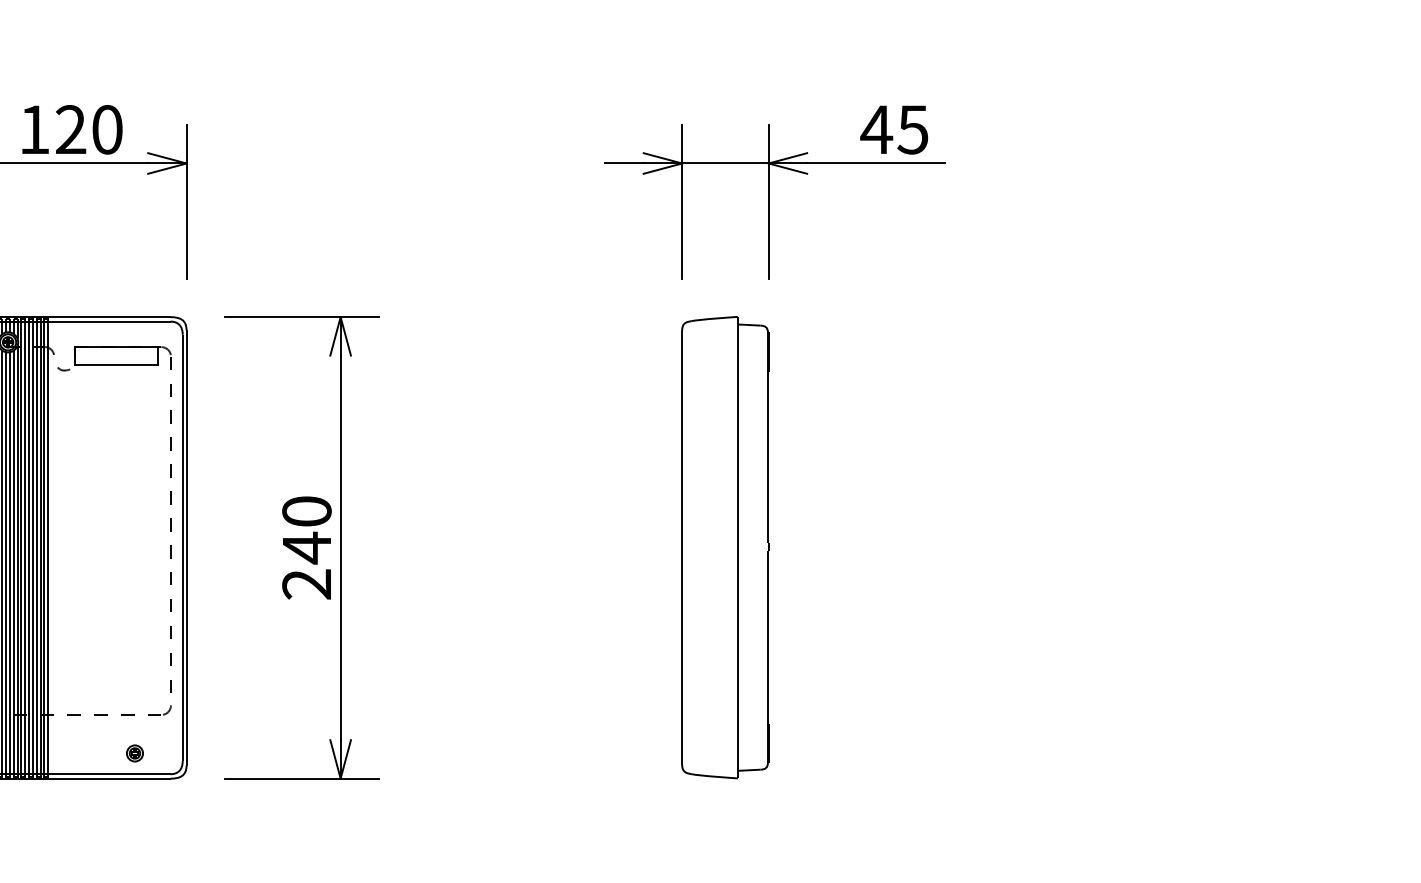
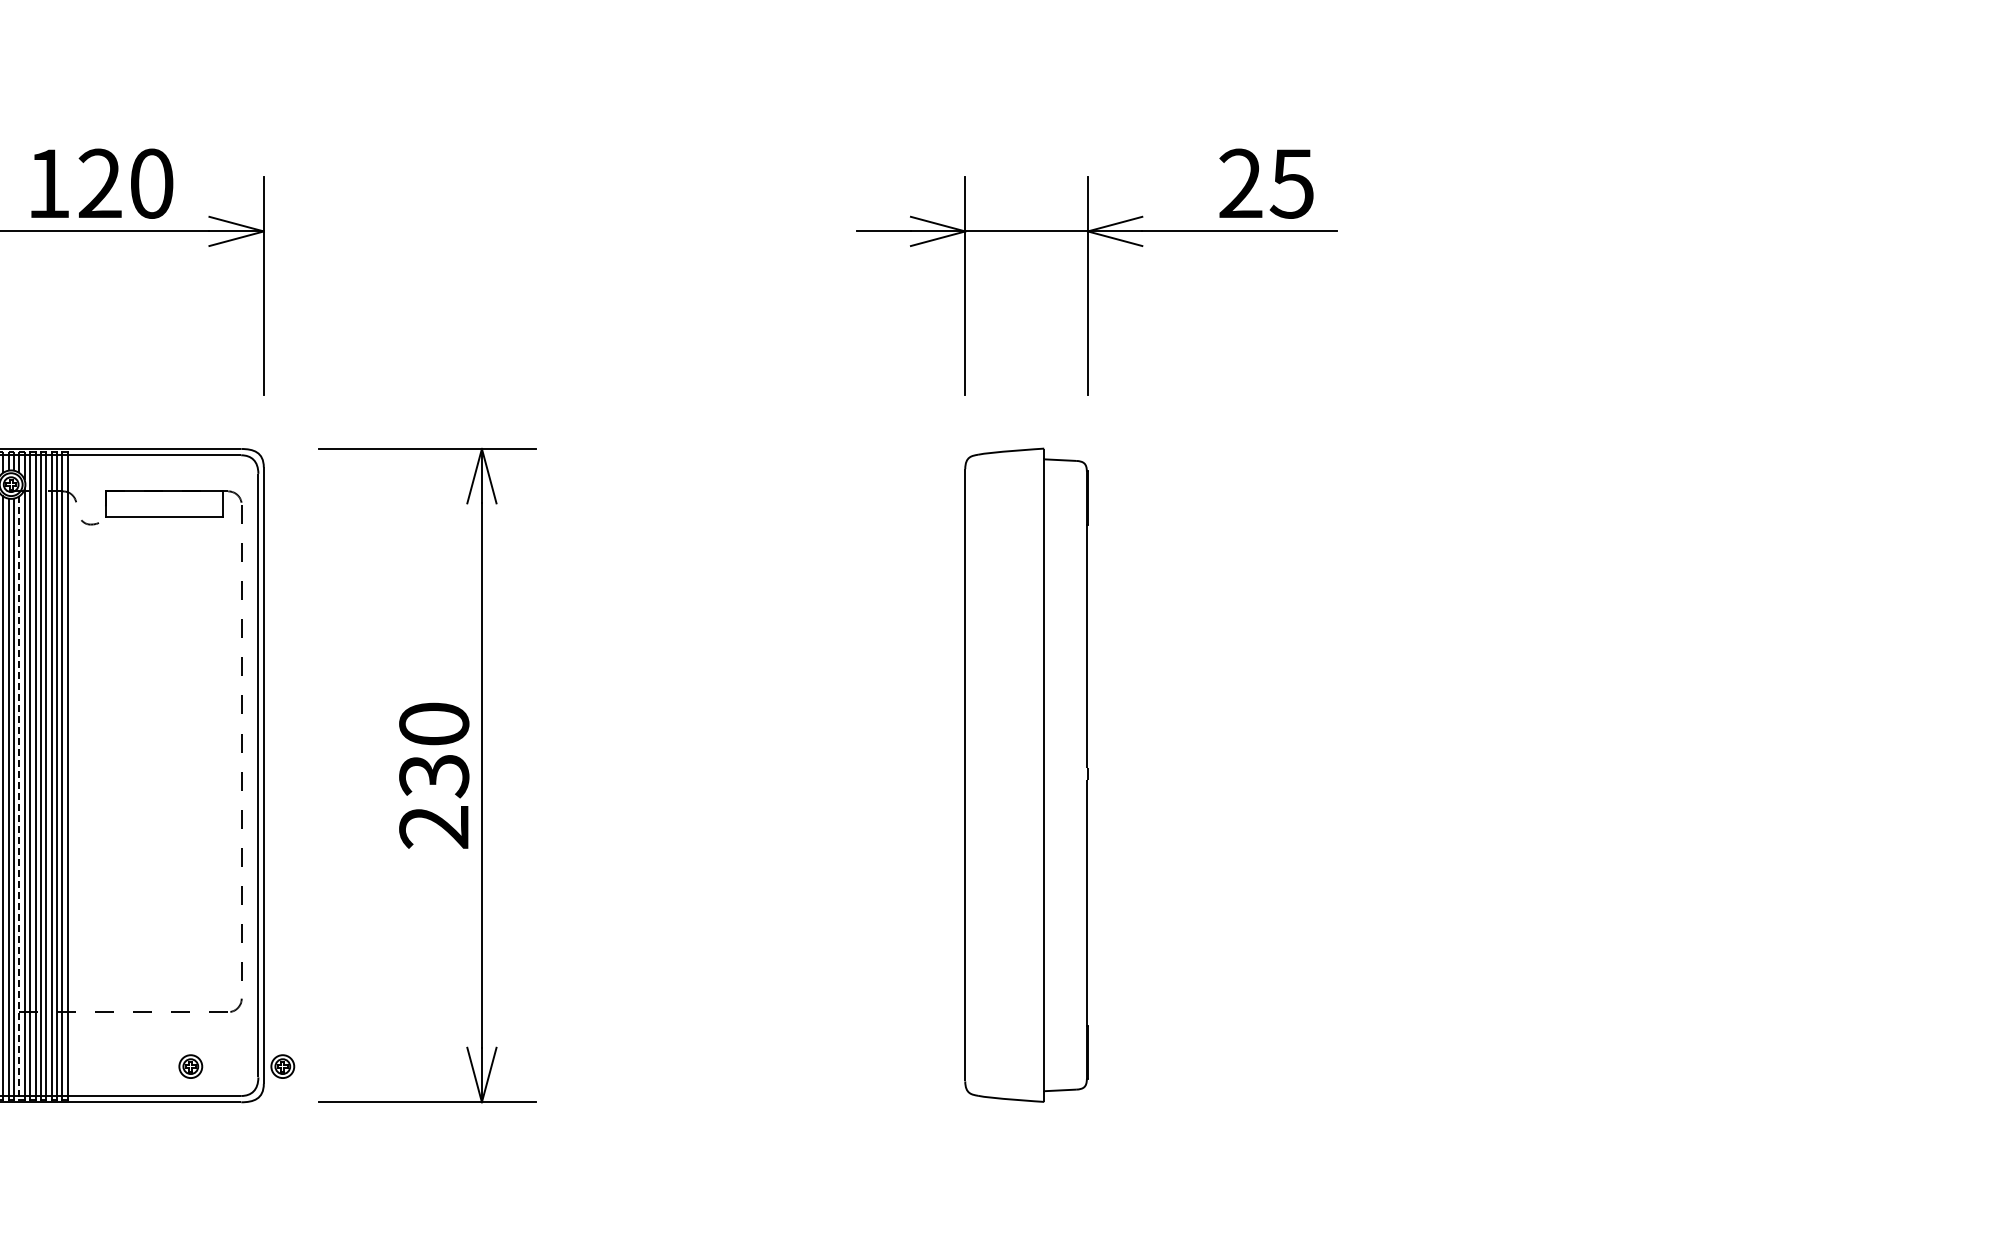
text: (876, 128) -> (1240, 182), 45 -> 25
text: (307, 547) -> (434, 775), 240 -> 230
line: (13, 564) -> (19, 798), solid -> dashed
part: (199, 753) -> (282, 1066), added

